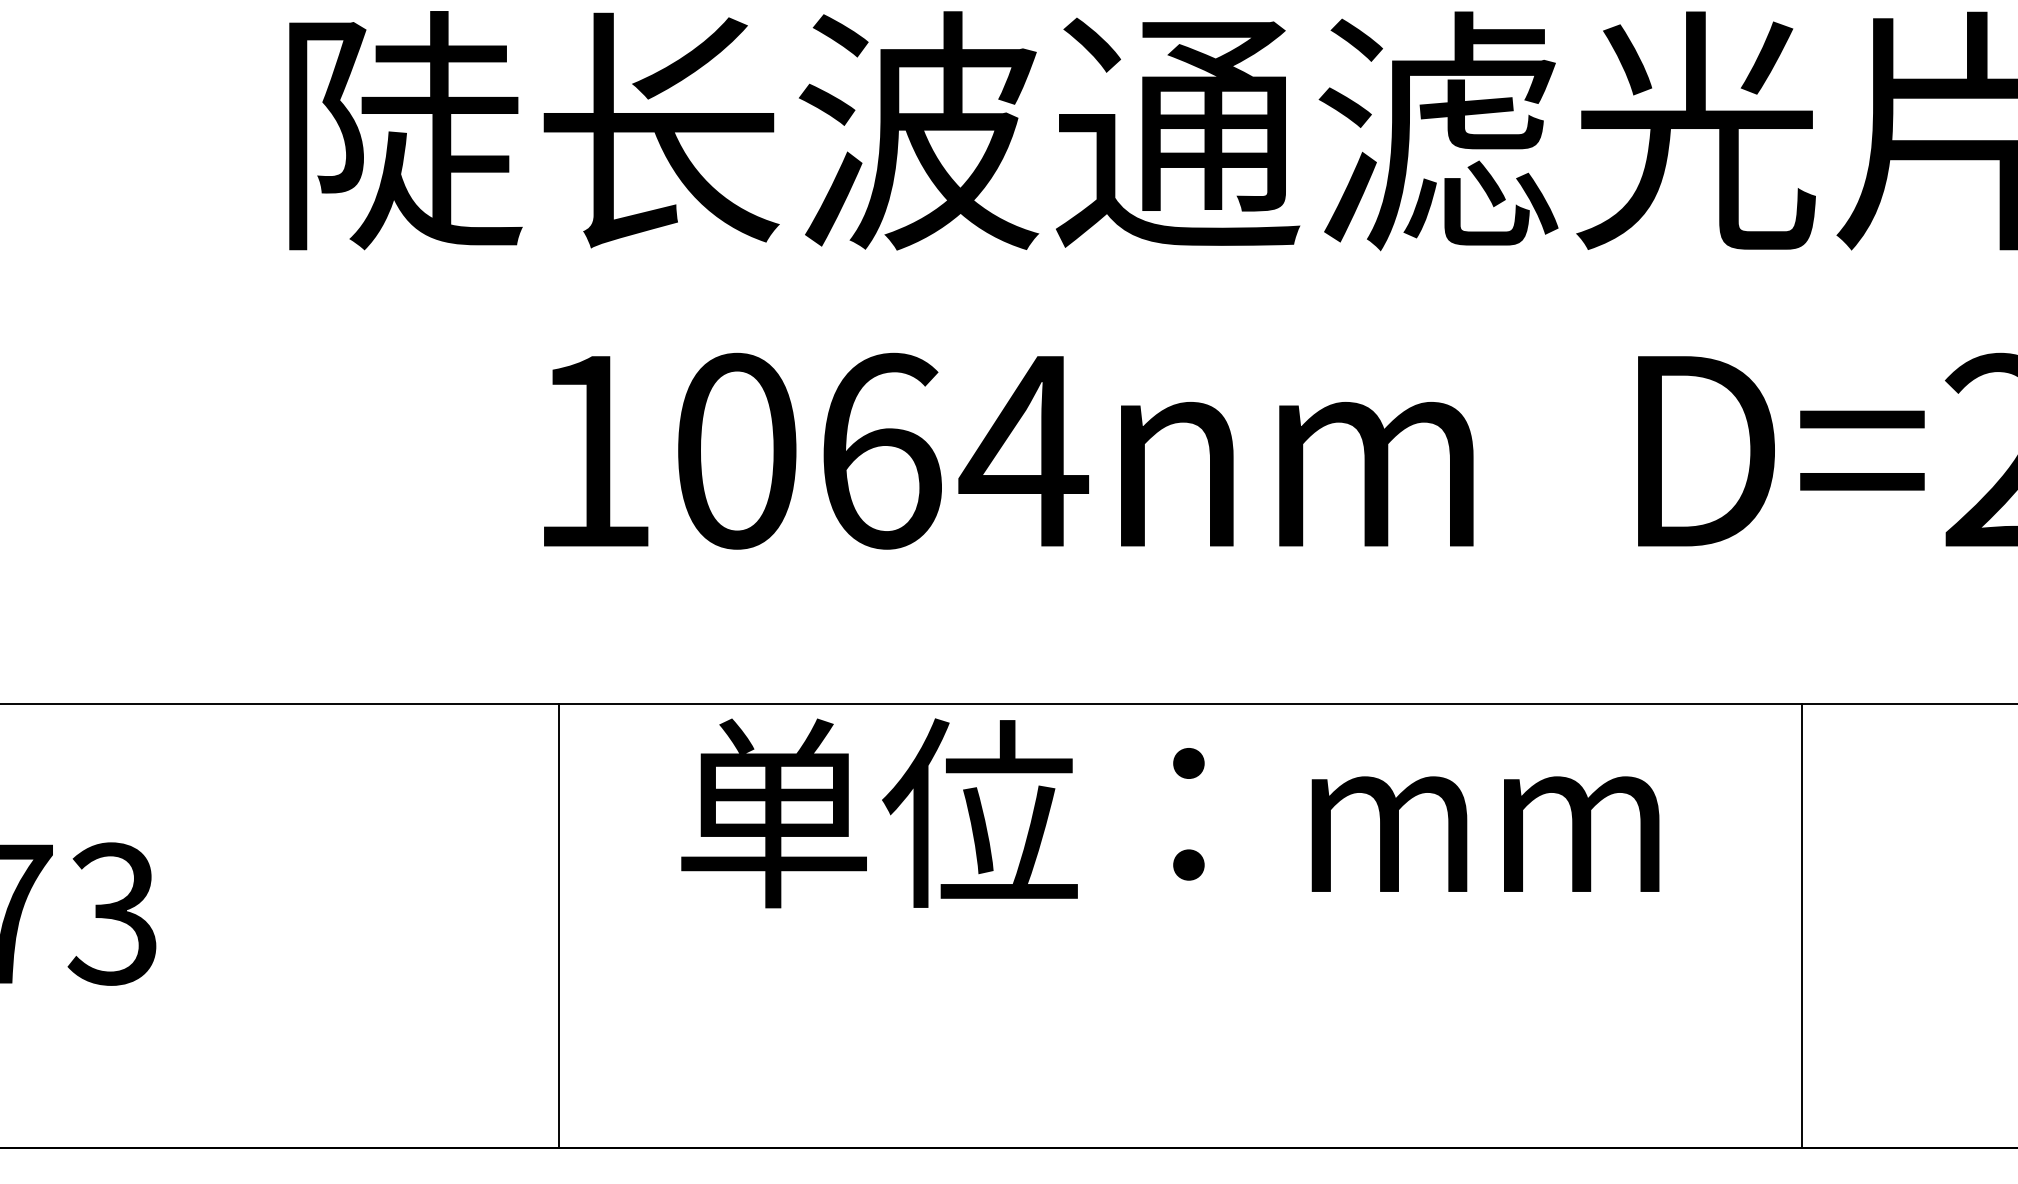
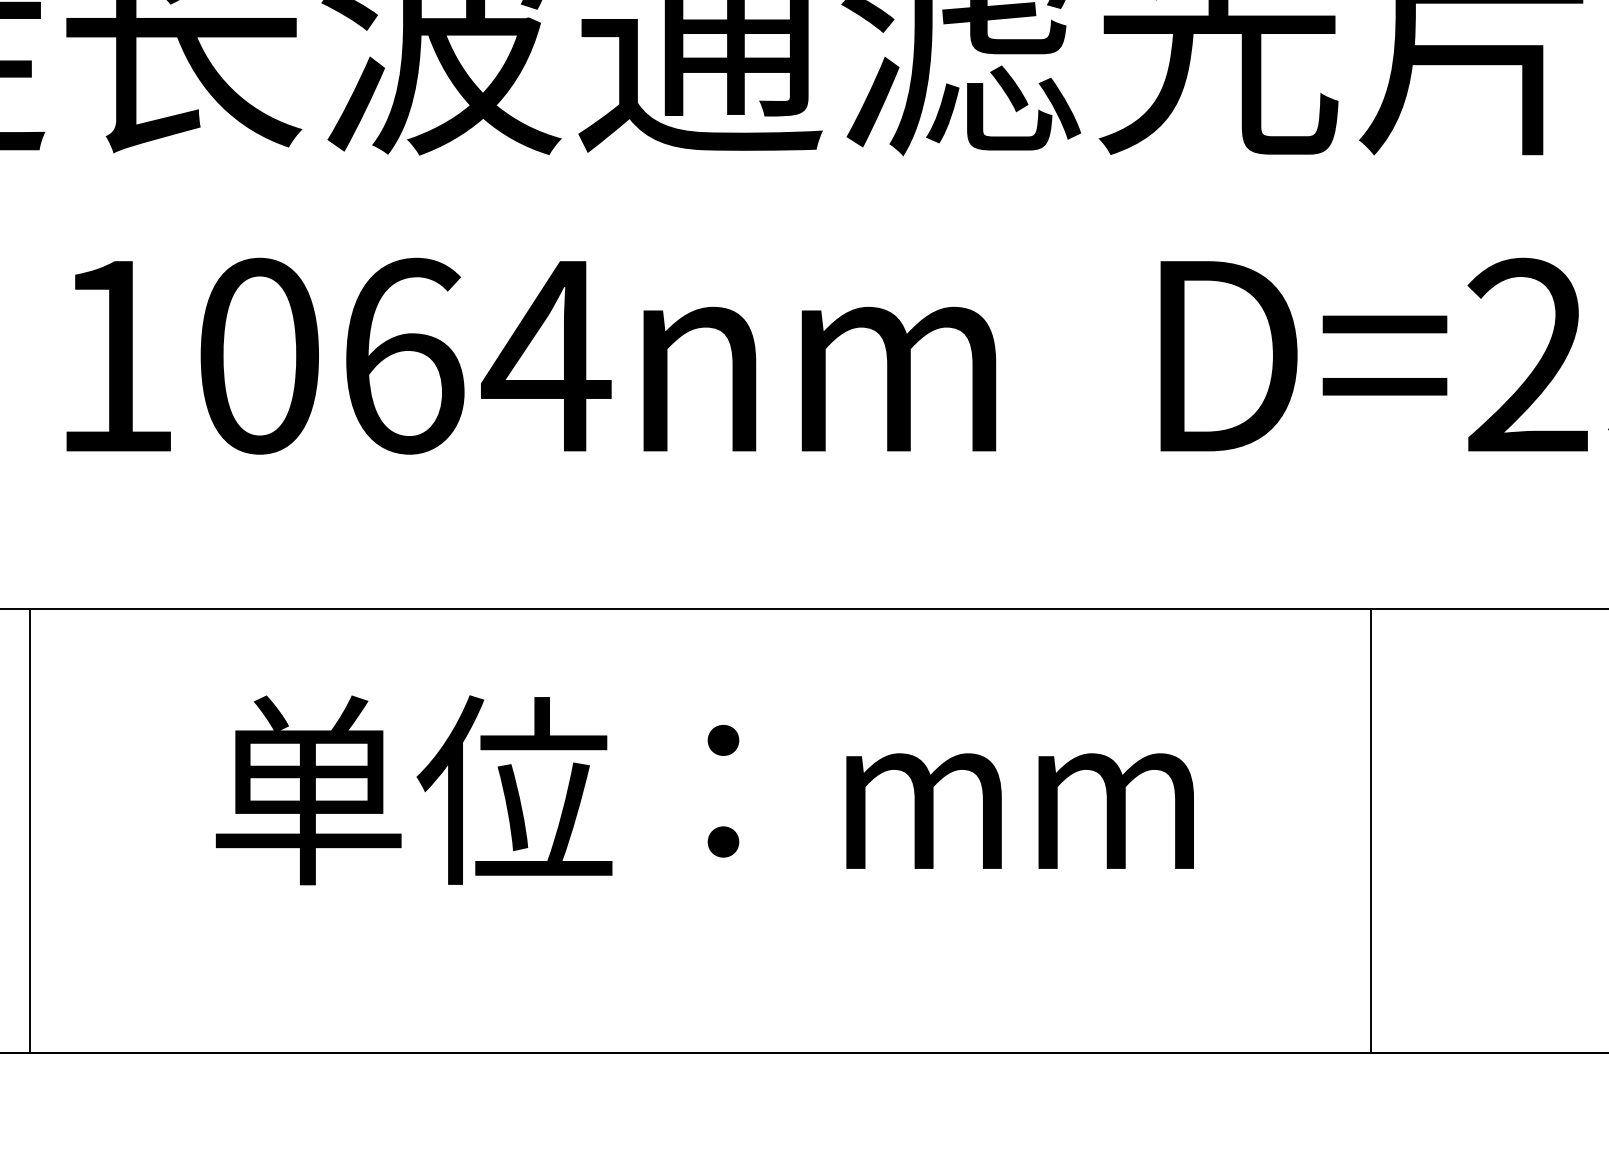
text: (1170, 813) -> (705, 790), moved
line: (559, 926) -> (30, 831), moved
line: (1802, 926) -> (1371, 831), moved

